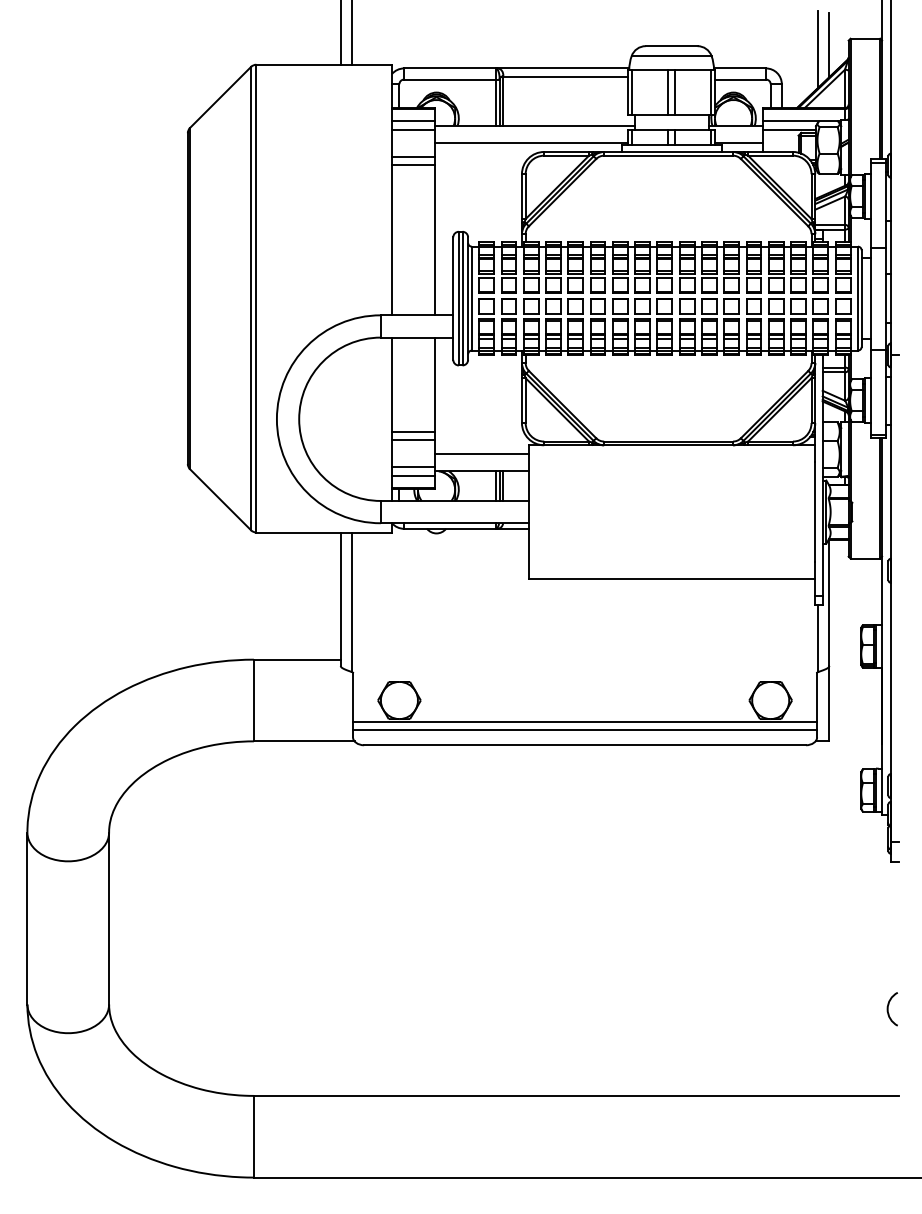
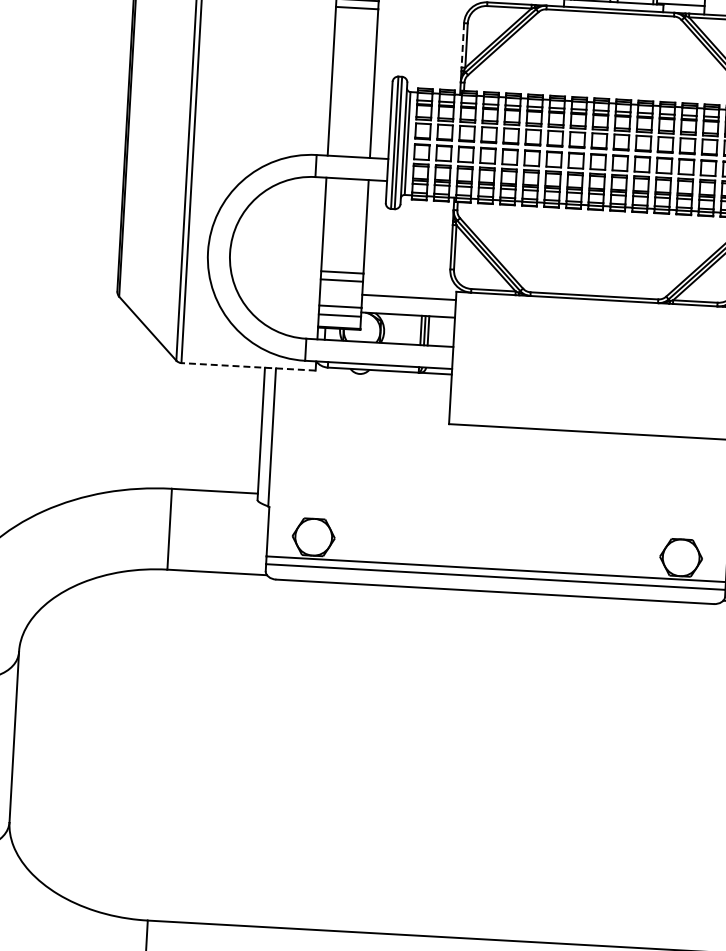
line: (521, 197) -> (462, 46), solid -> dashed
line: (324, 532) -> (248, 366), solid -> dashed

